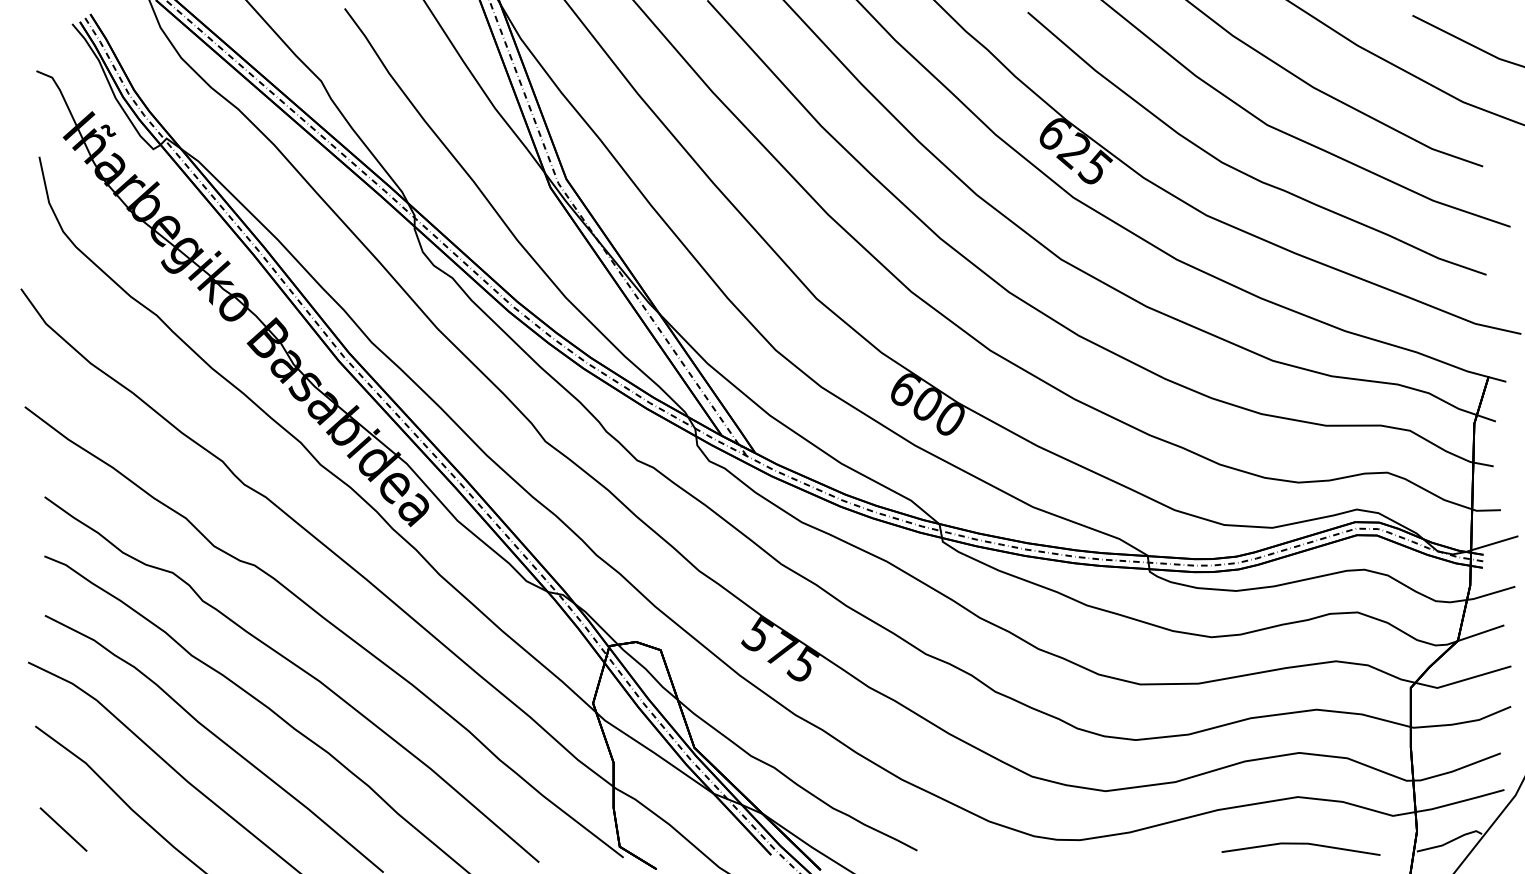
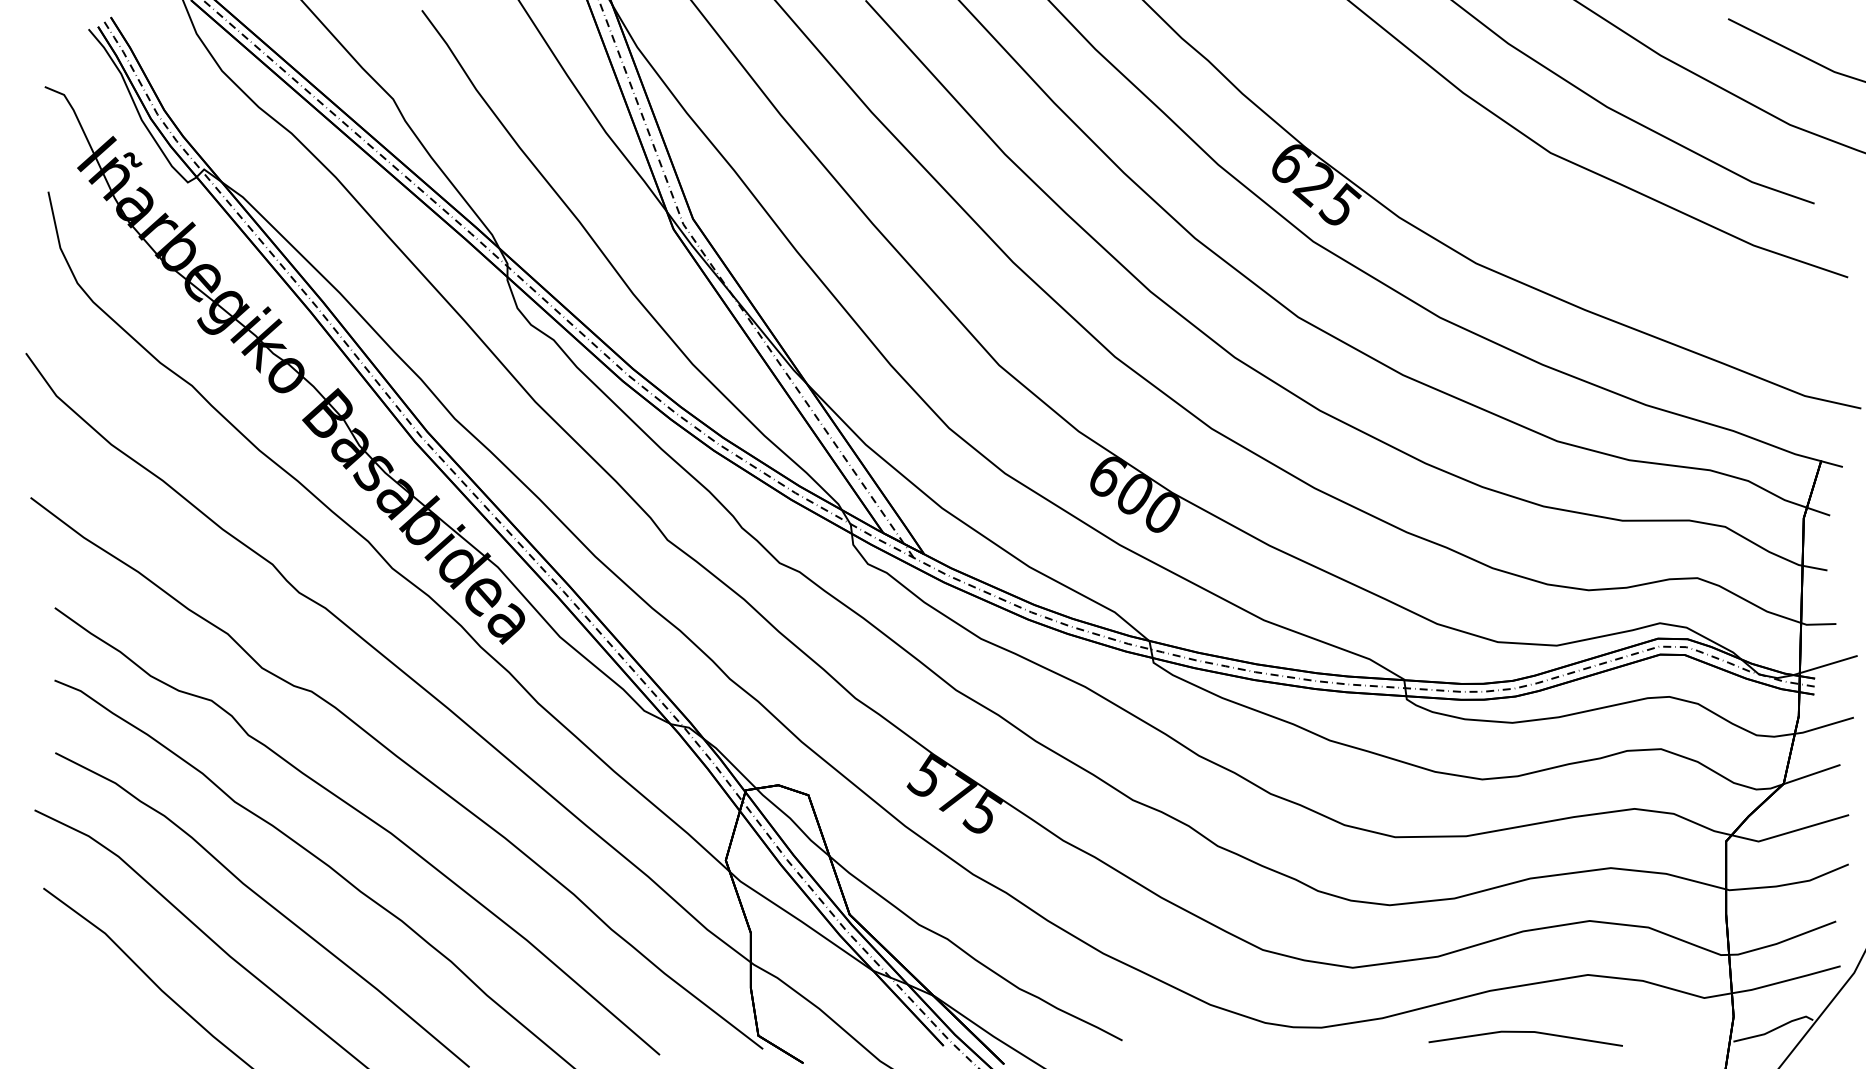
curve: (1242, 171) -> (1520, 209), removed
line: (63, 829) -> (77, 1014), removed
line: (1300, 844) -> (1525, 1032), moved

